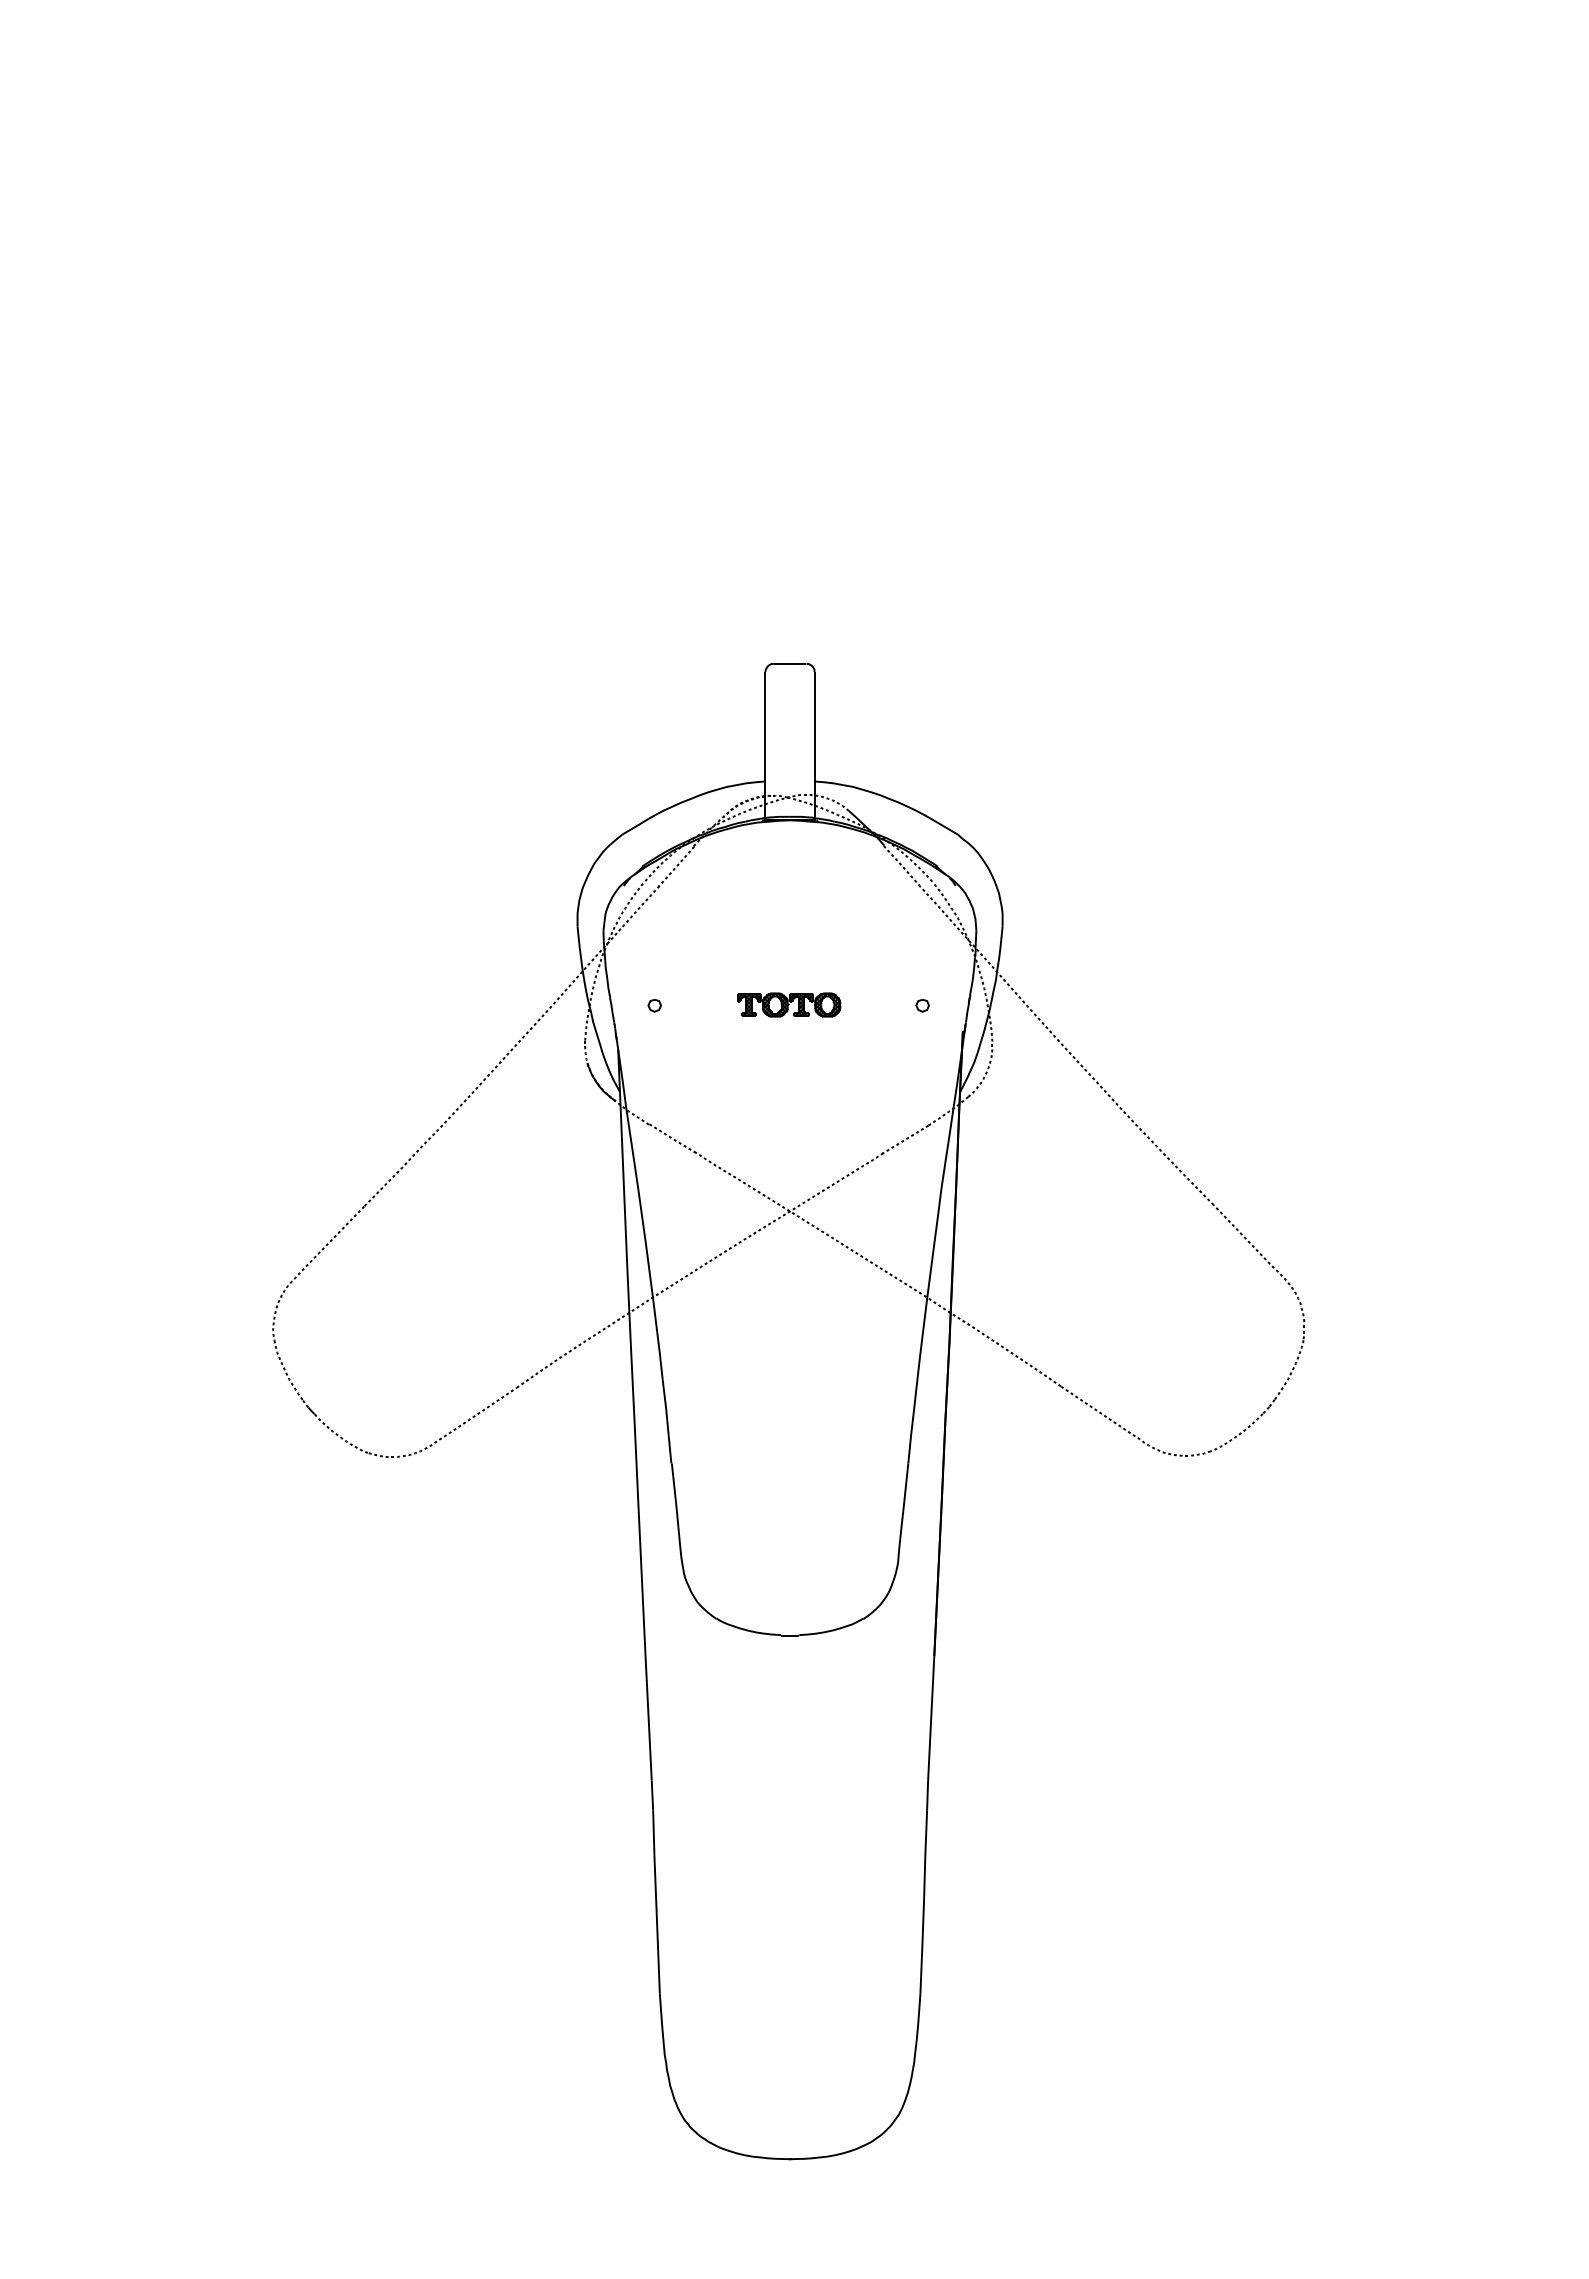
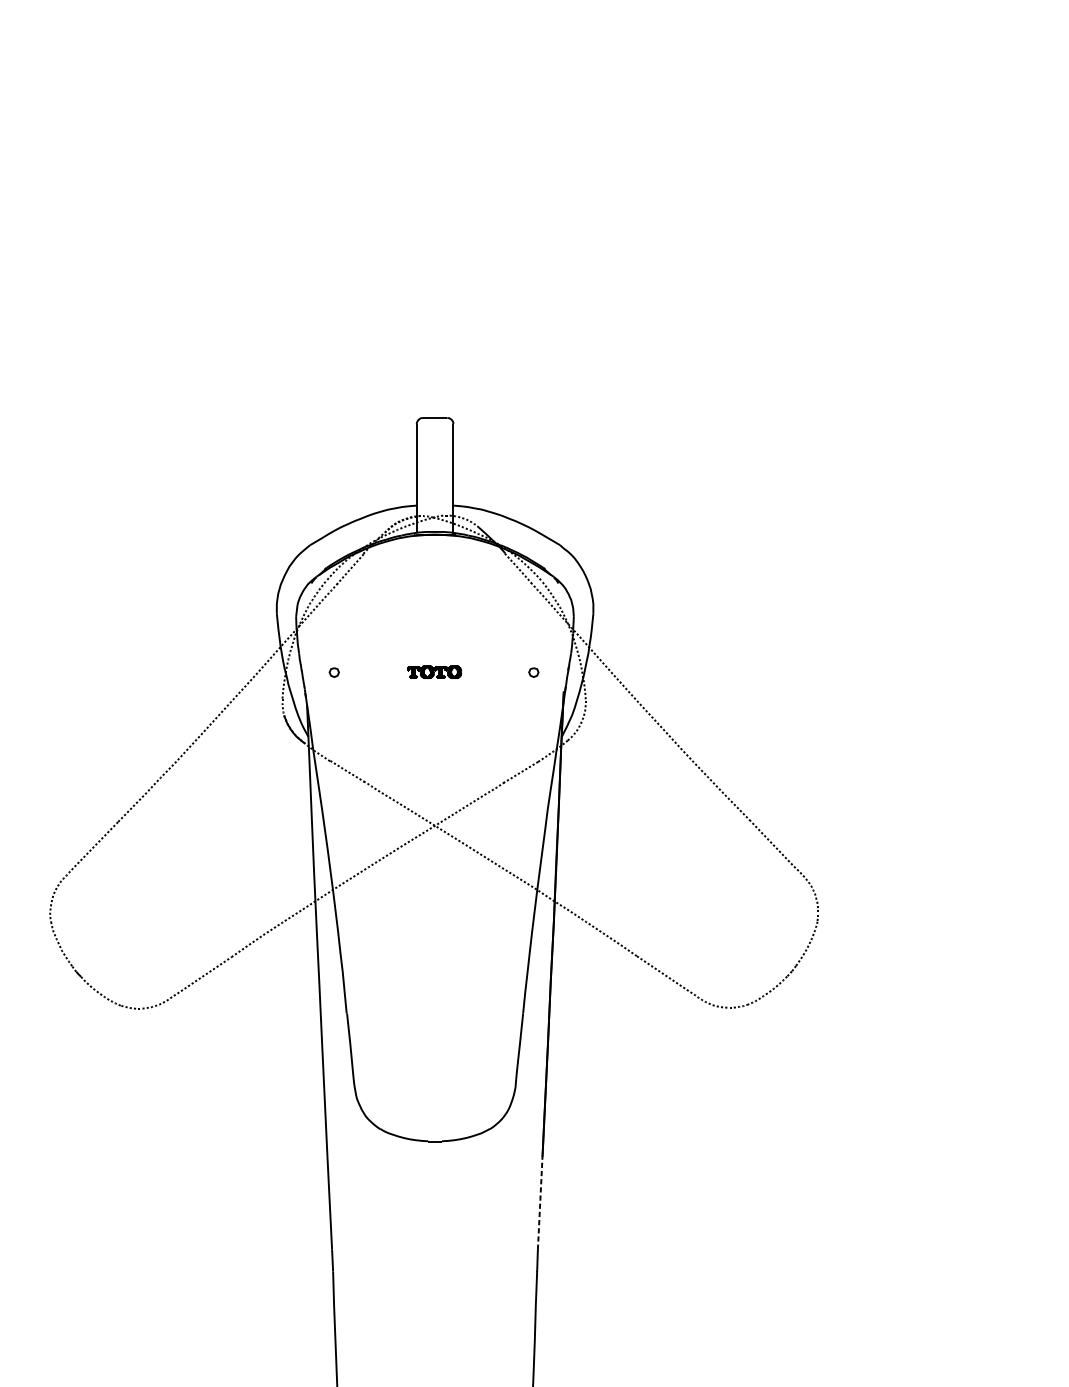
part: (789, 1004) -> (434, 671), size x0.7
line: (931, 1718) -> (540, 1203), solid -> dashed

